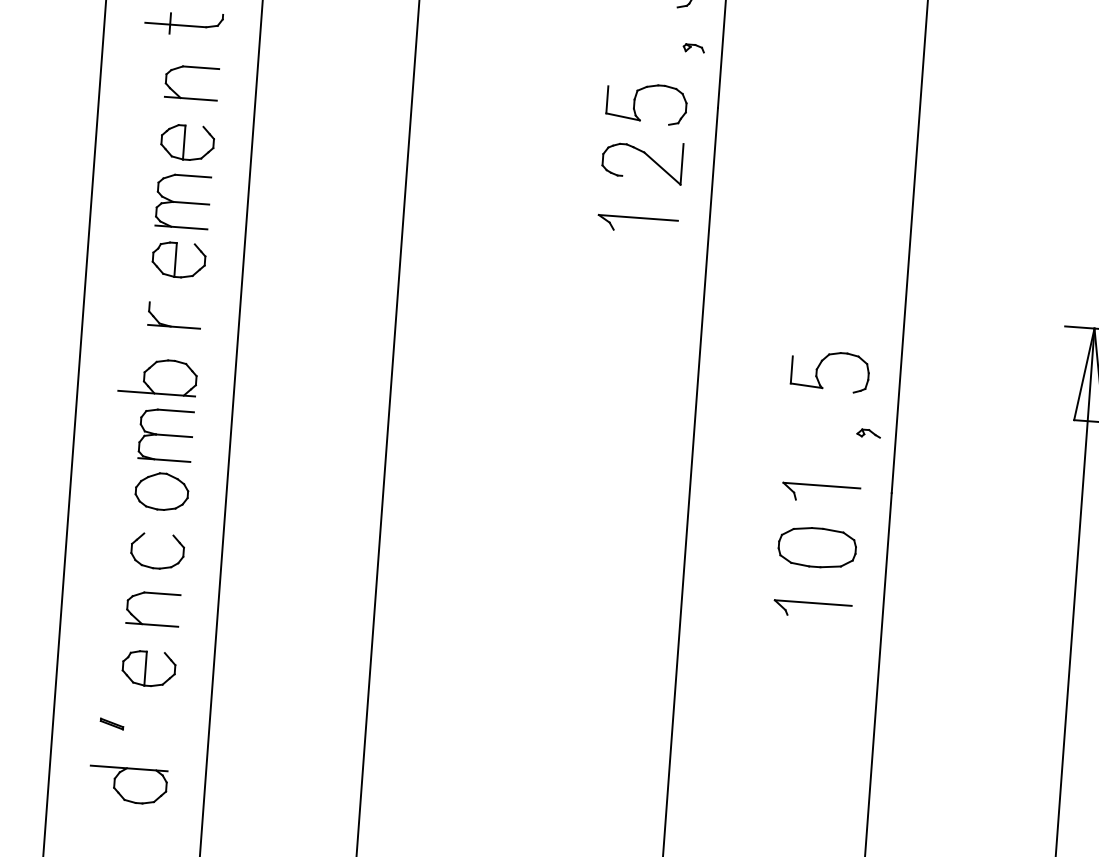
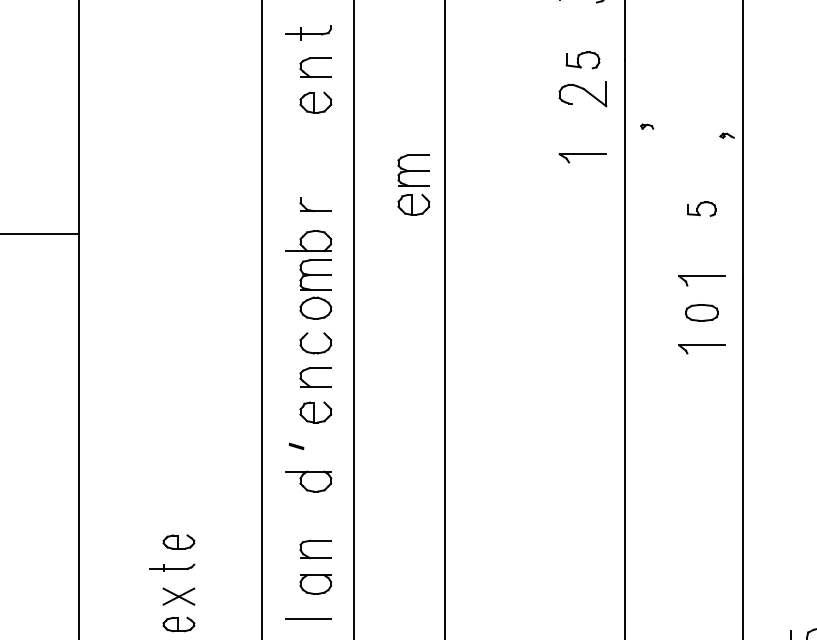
part: (694, 47) -> (647, 126), moved
part: (645, 104) -> (582, 60), size x0.7
part: (637, 224) -> (582, 158), moved
part: (180, 225) -> (413, 184), moved
part: (829, 370) -> (701, 208), size x0.6
part: (867, 432) -> (726, 135), moved
part: (816, 547) -> (701, 312), size x0.7

